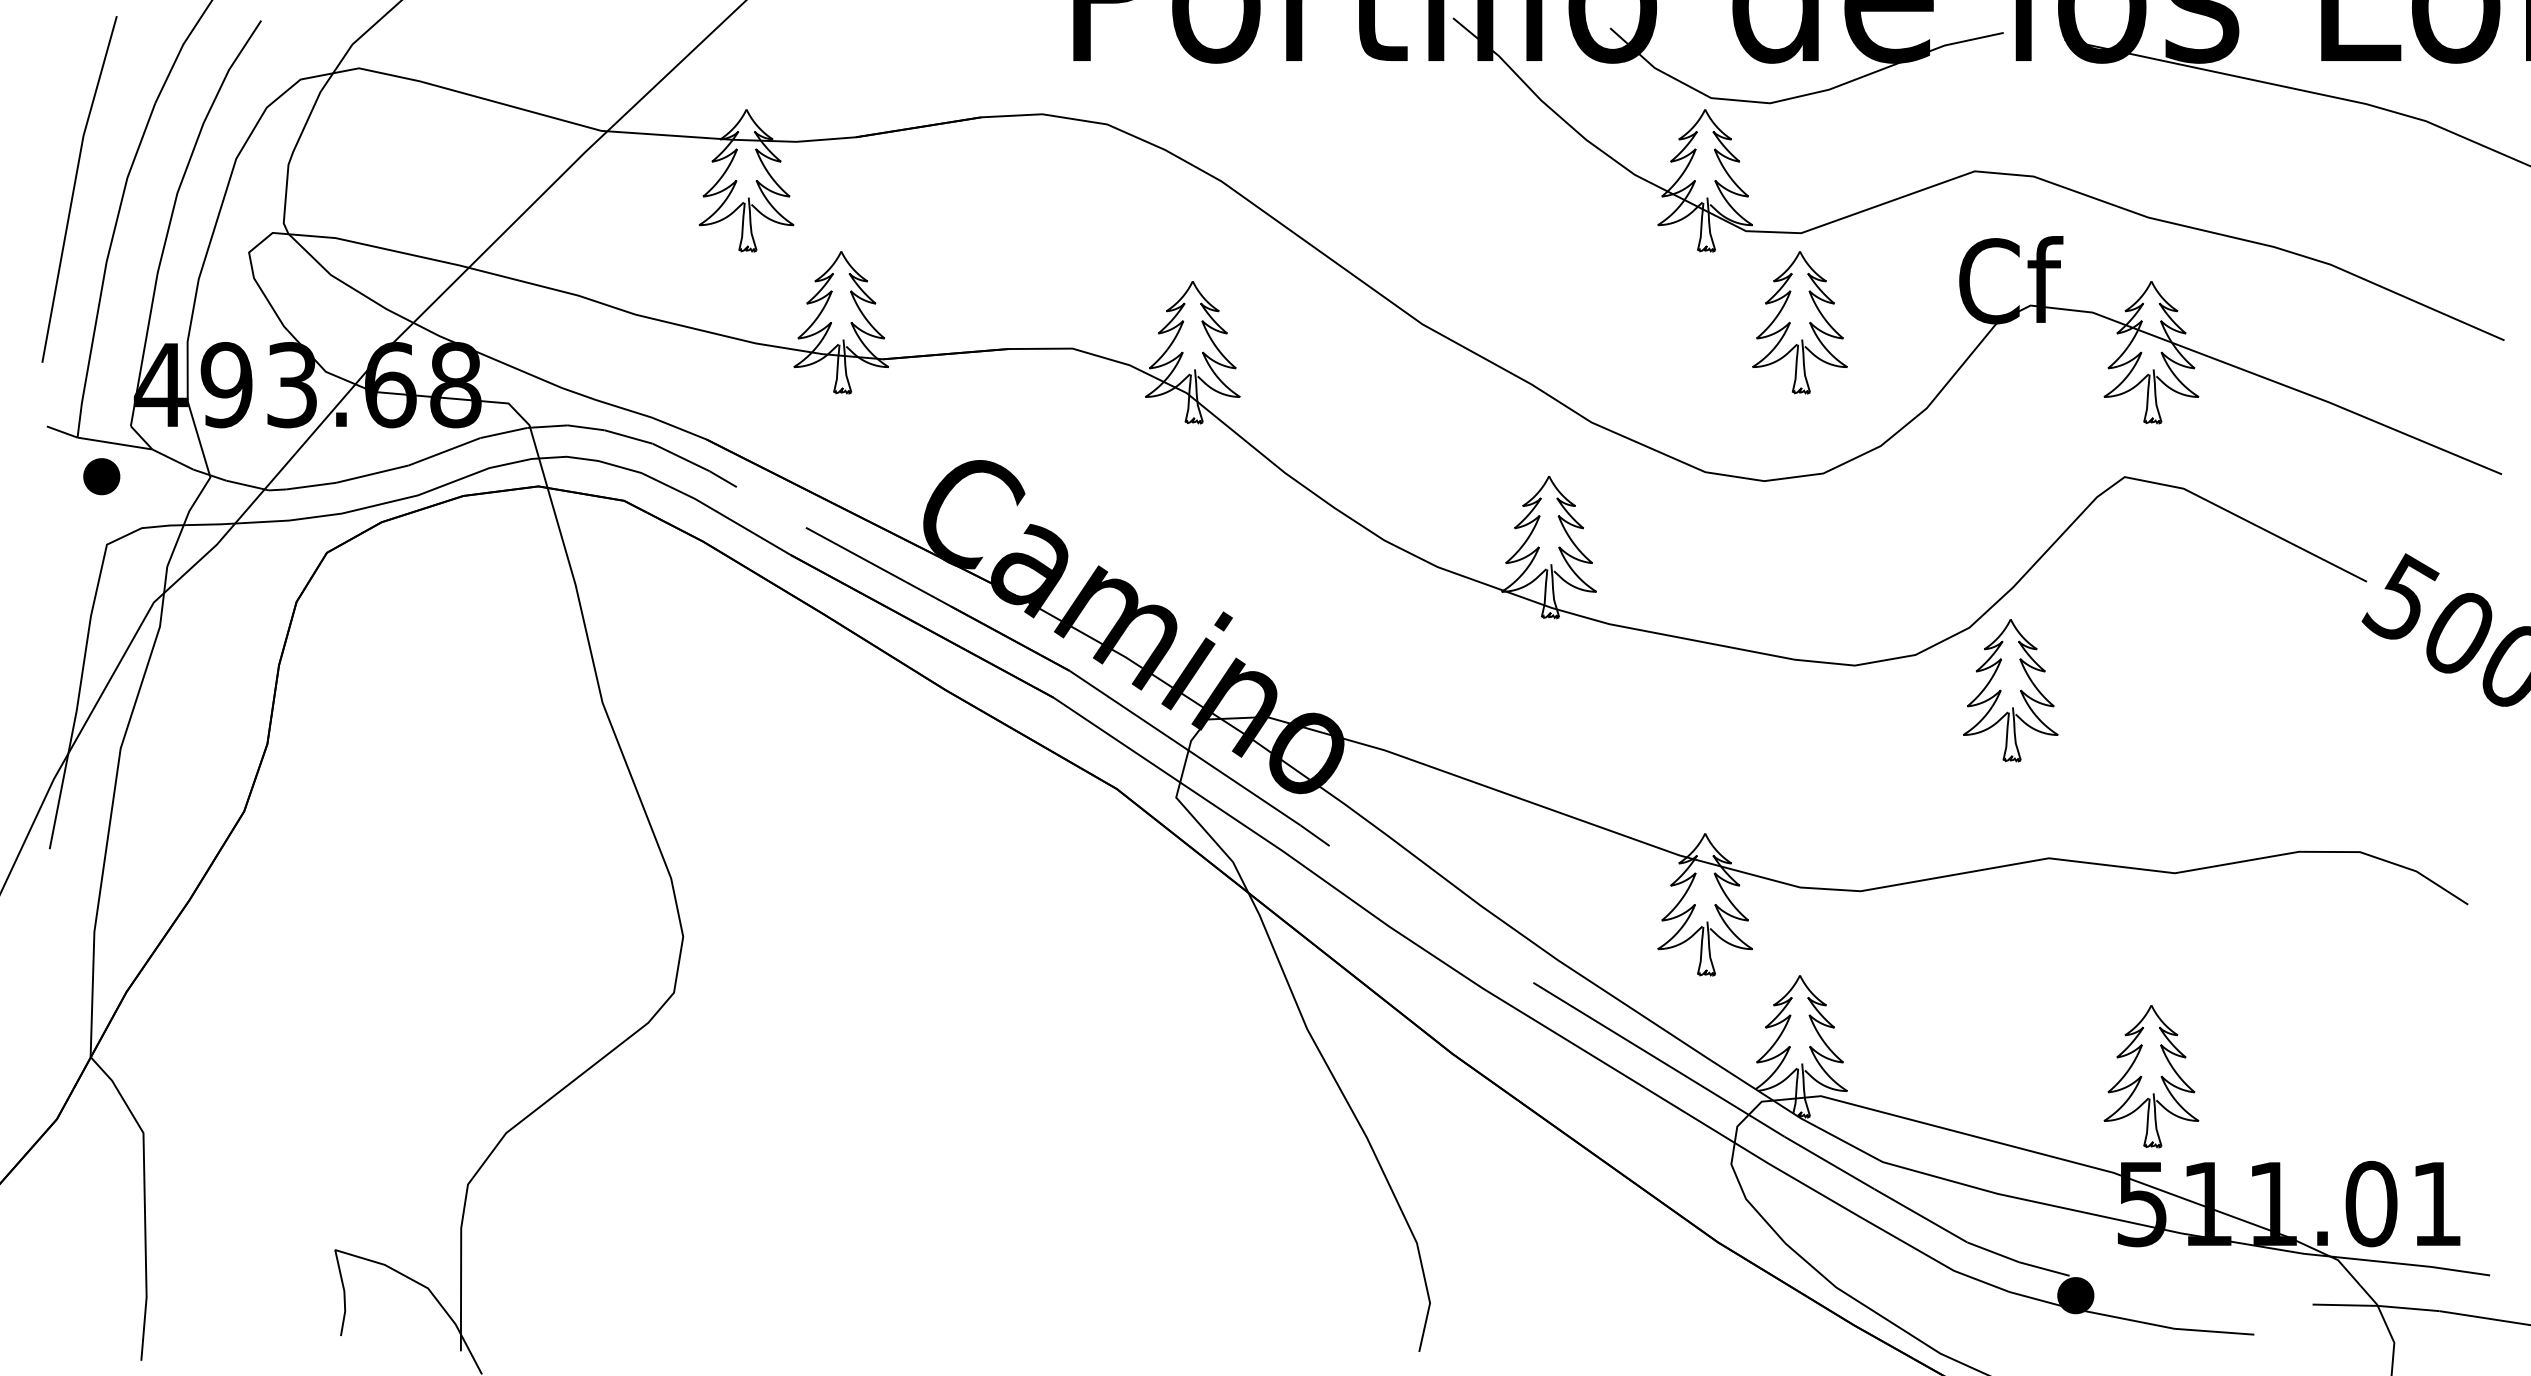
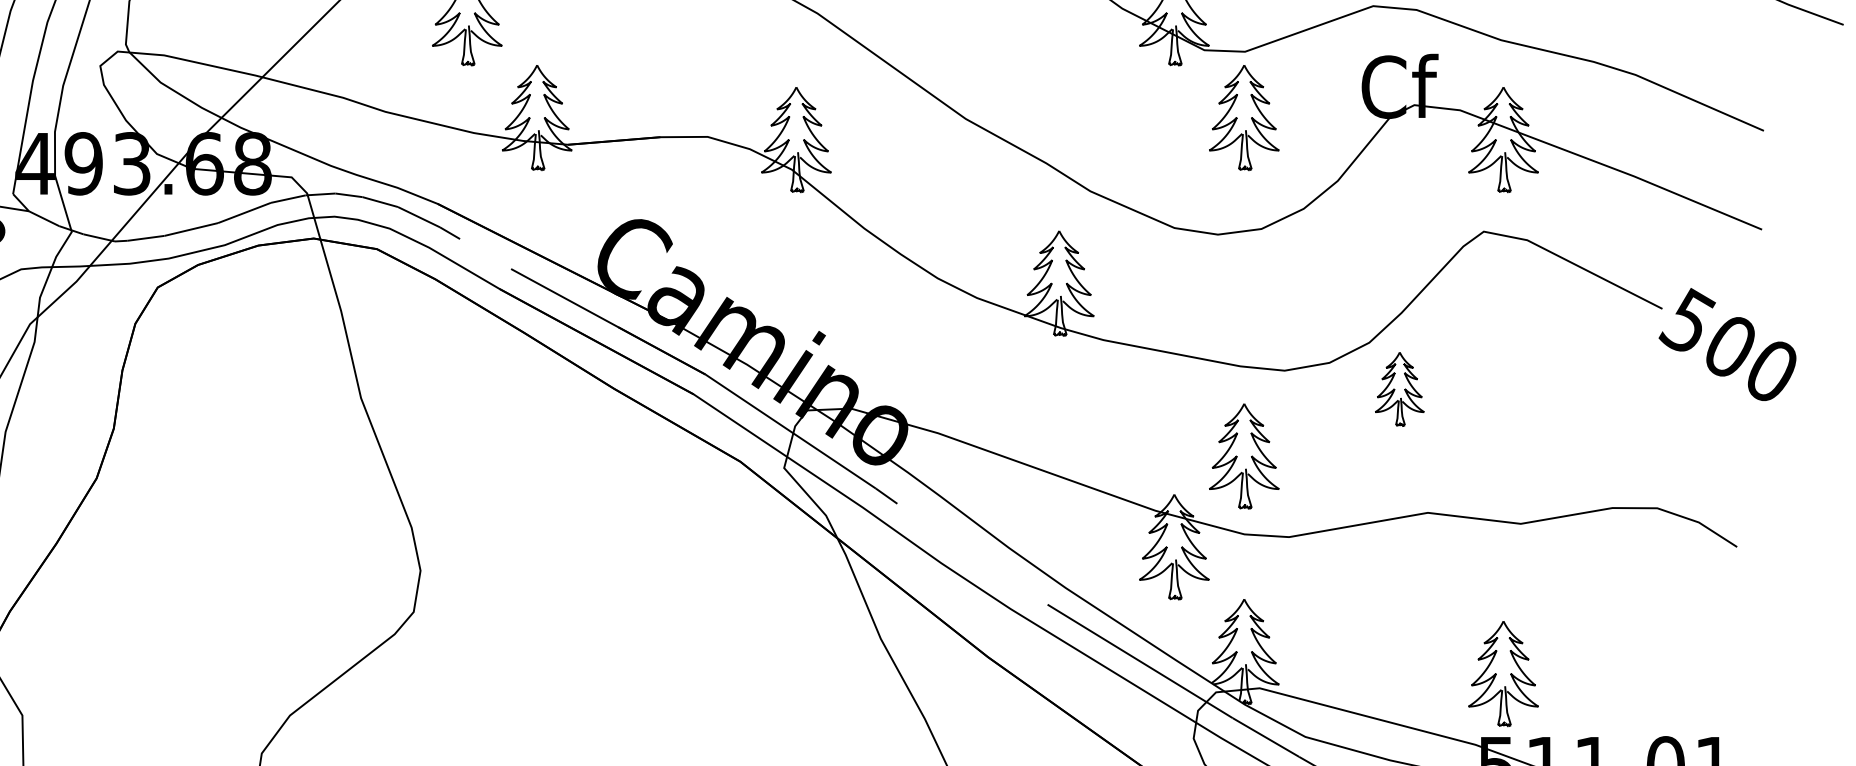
part: (2010, 690) -> (1399, 389), size x0.7
part: (1799, 781) -> (1243, 456), added

